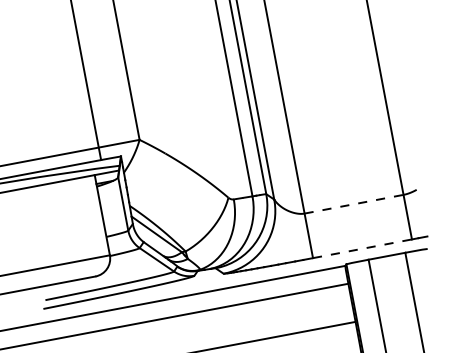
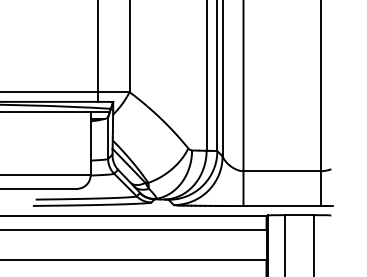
line: (354, 204) -> (282, 171), dashed -> solid
line: (363, 249) -> (282, 206), dashed -> solid

